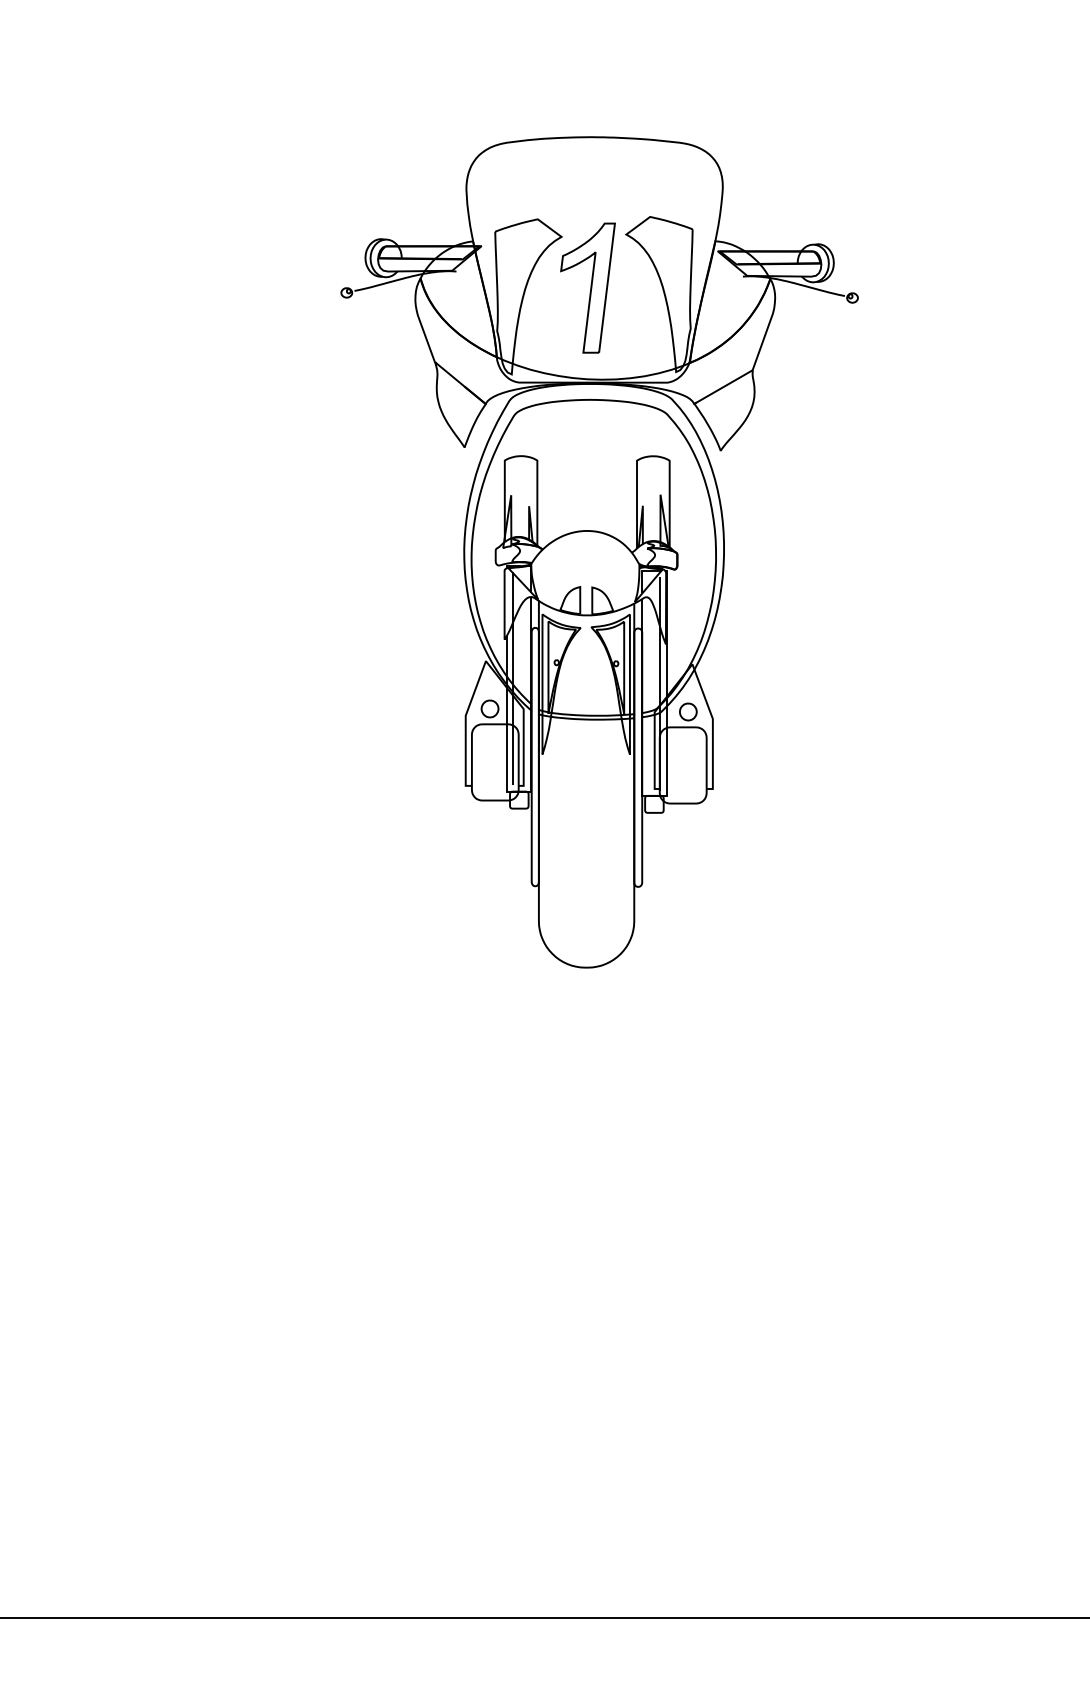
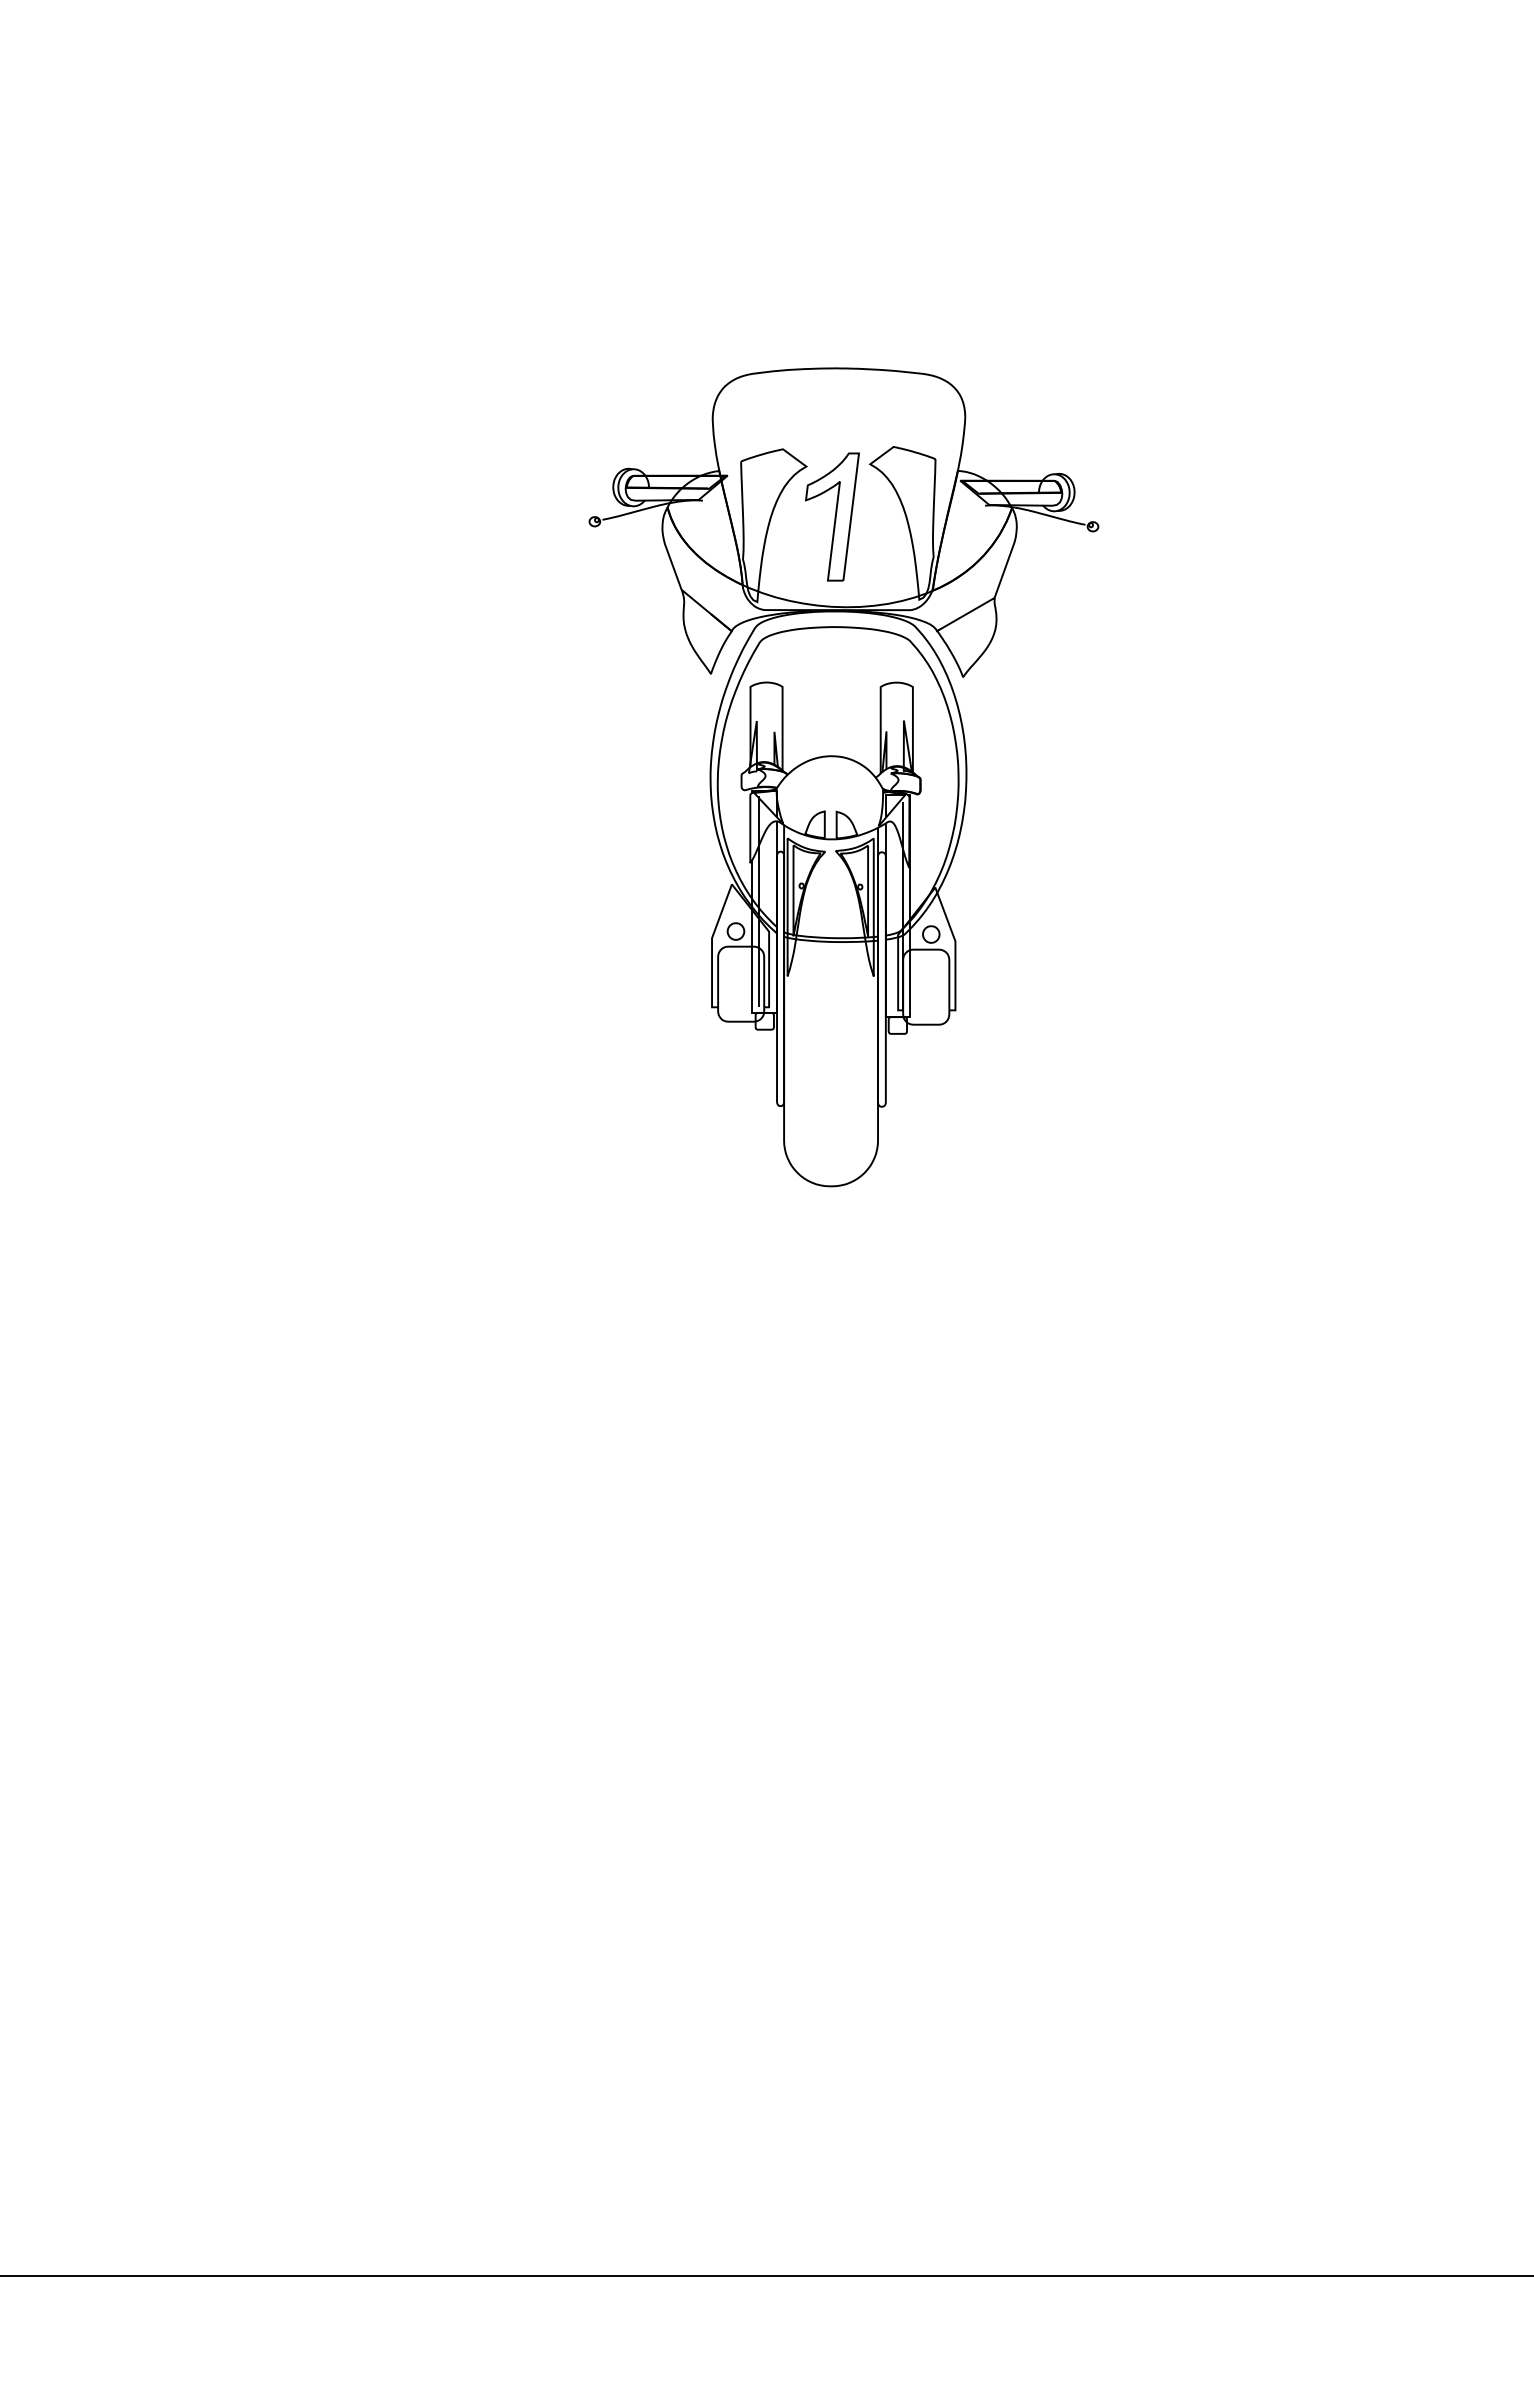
part: (599, 552) -> (843, 777), size x0.7

